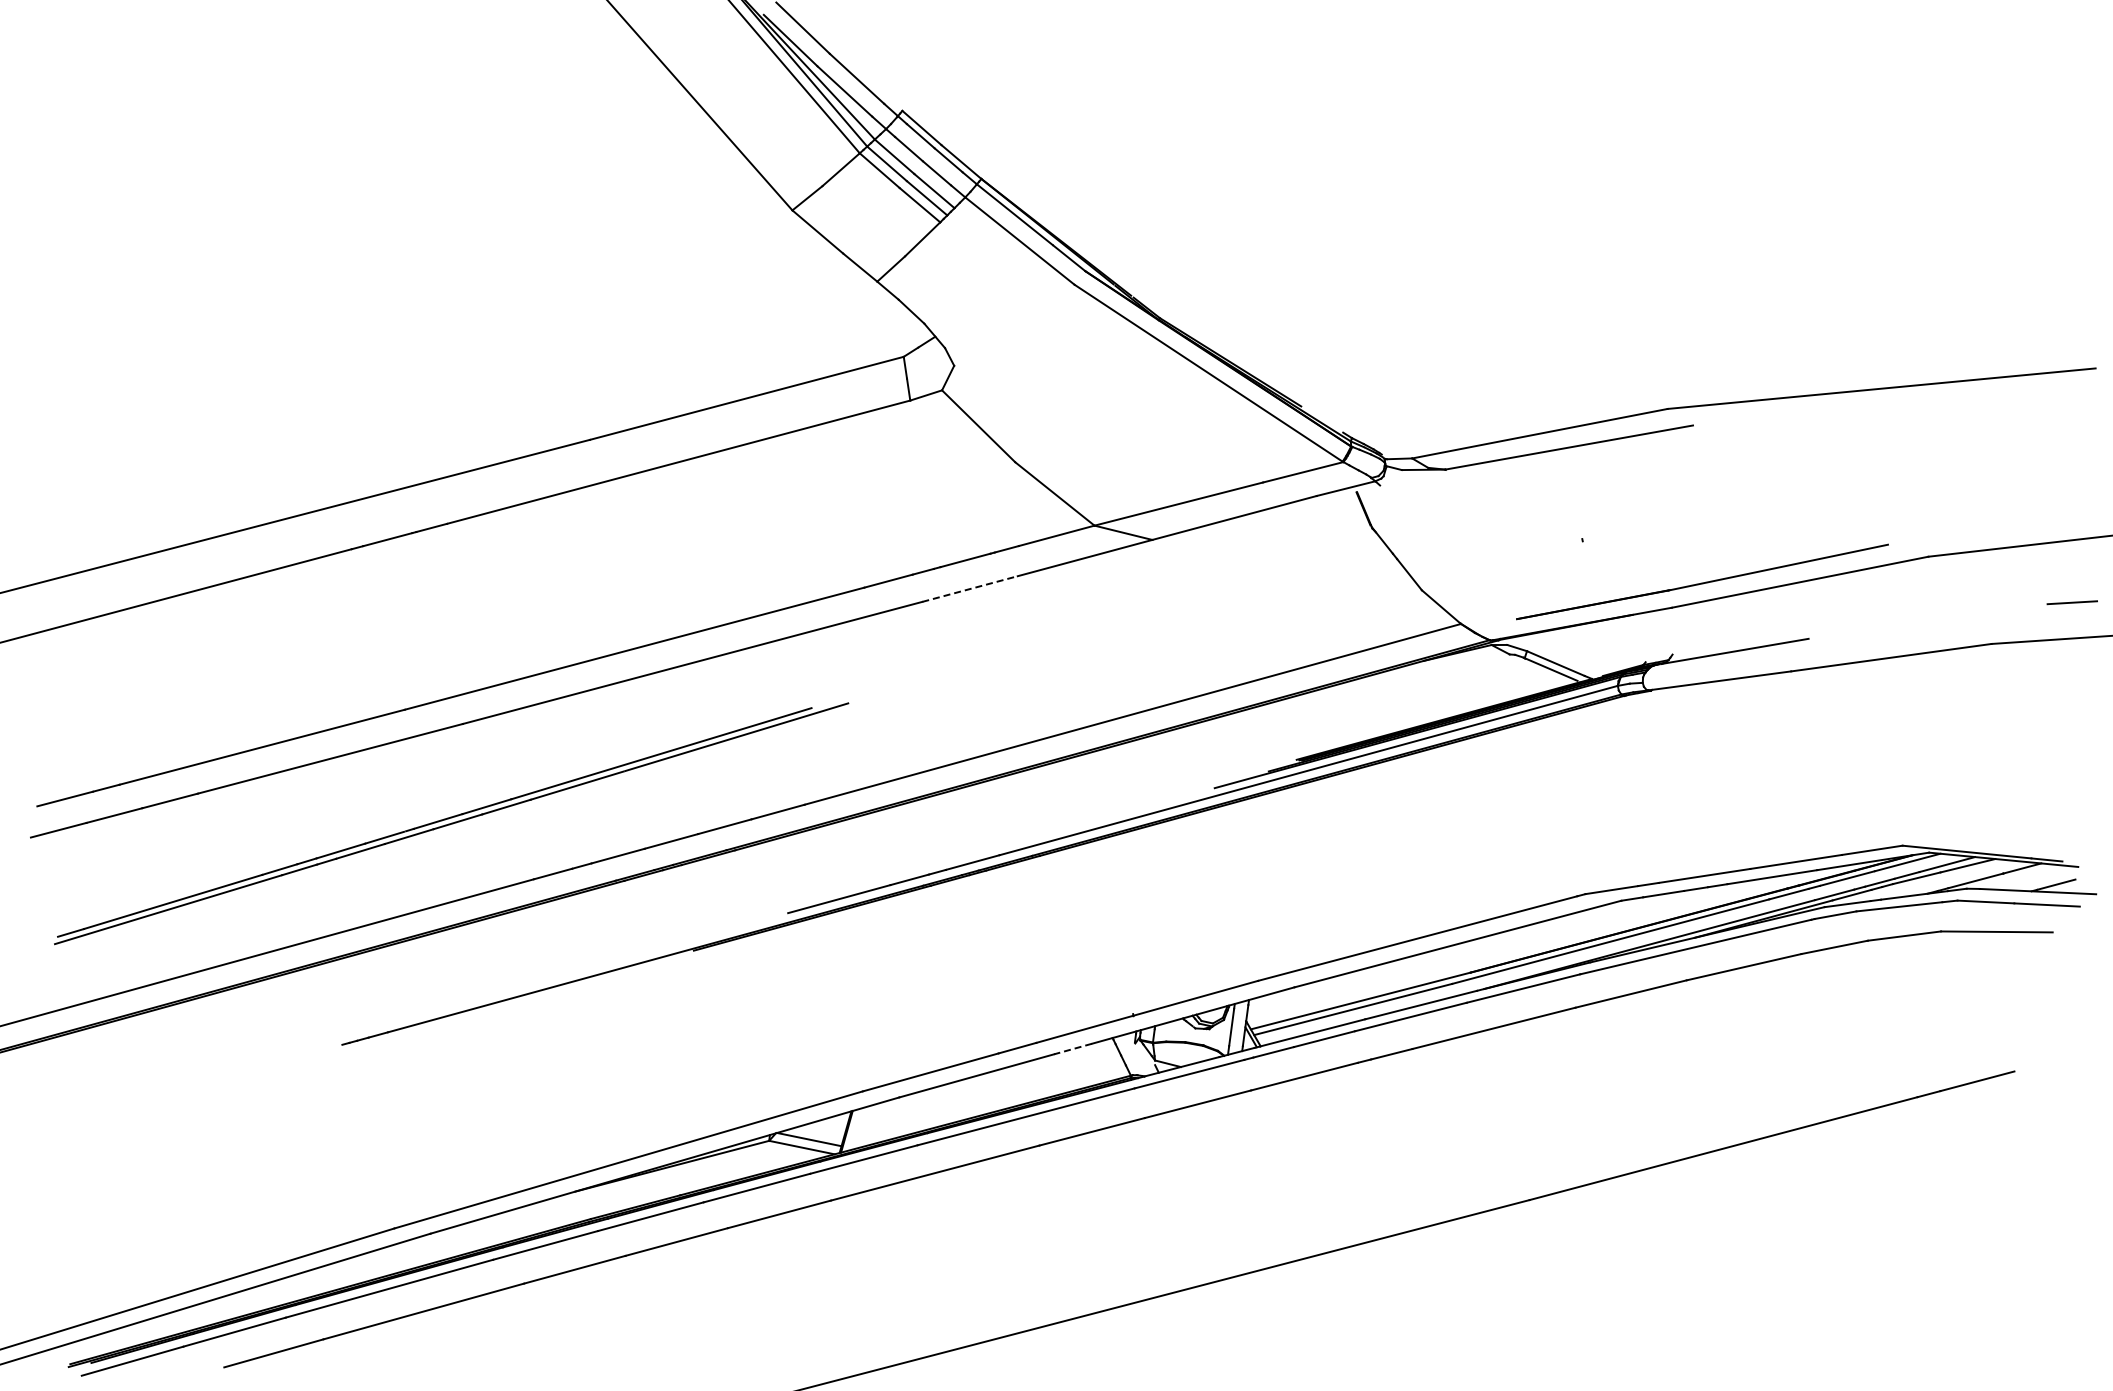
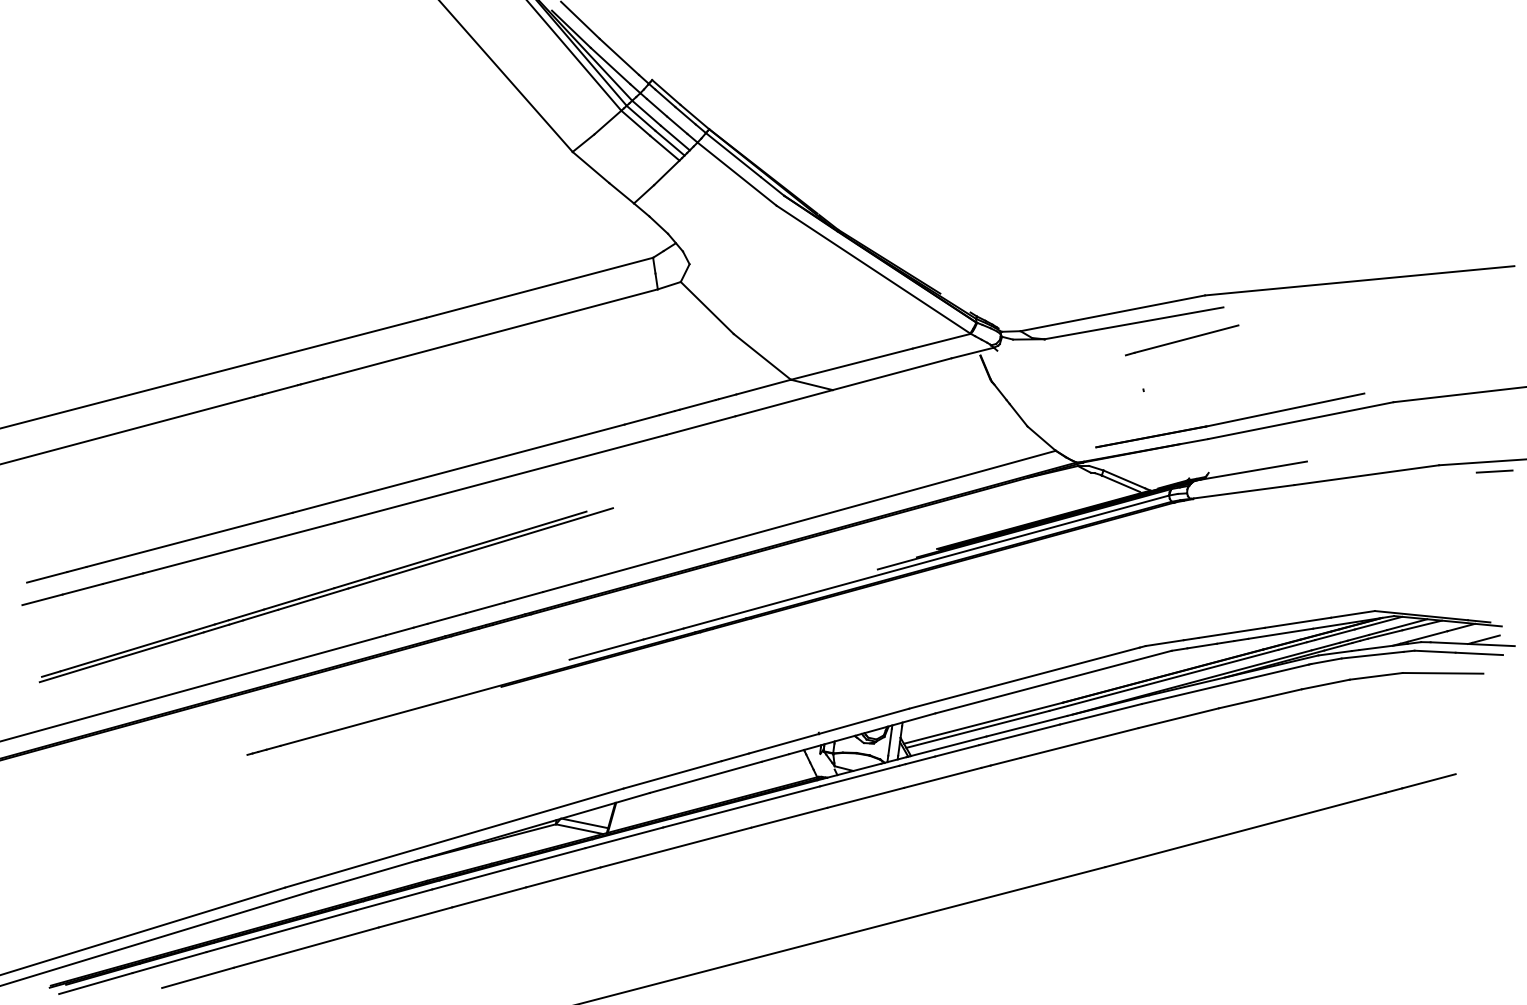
line: (1635, 470) -> (1181, 339), added
line: (970, 588) -> (701, 425), dashed -> solid
line: (2071, 602) -> (1494, 471), moved
line: (1073, 1049) -> (775, 758), dashed -> solid

